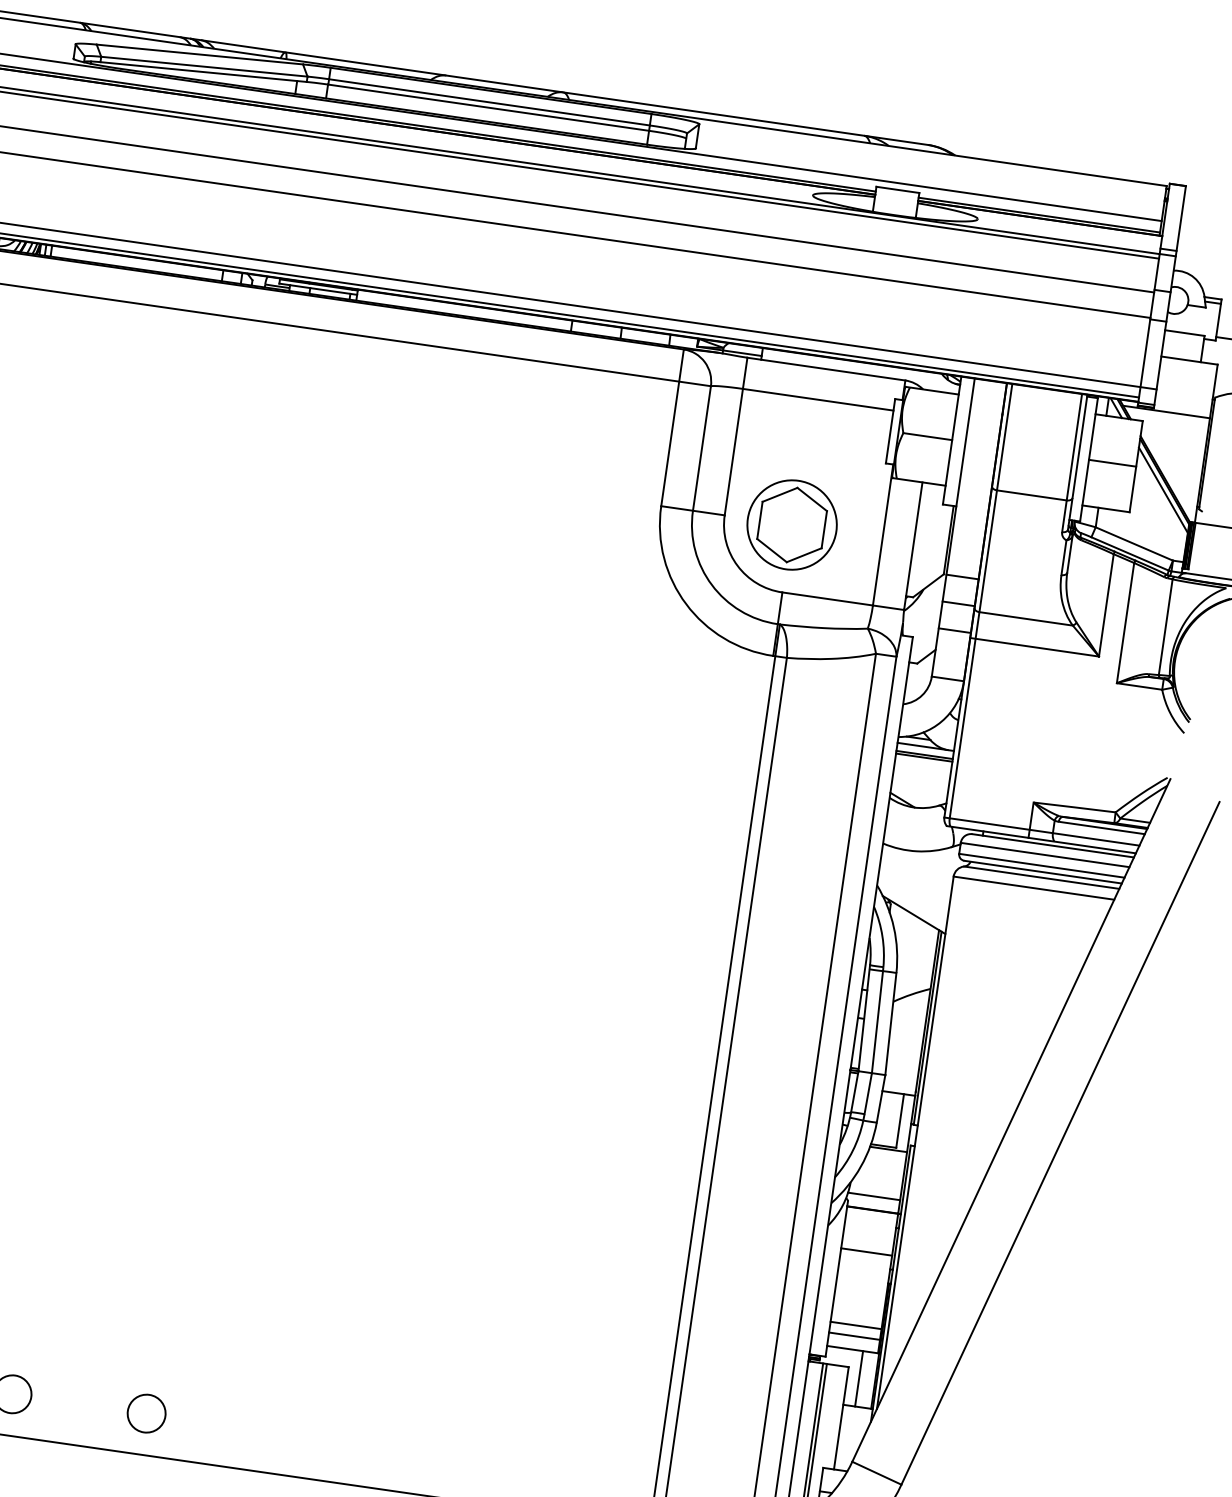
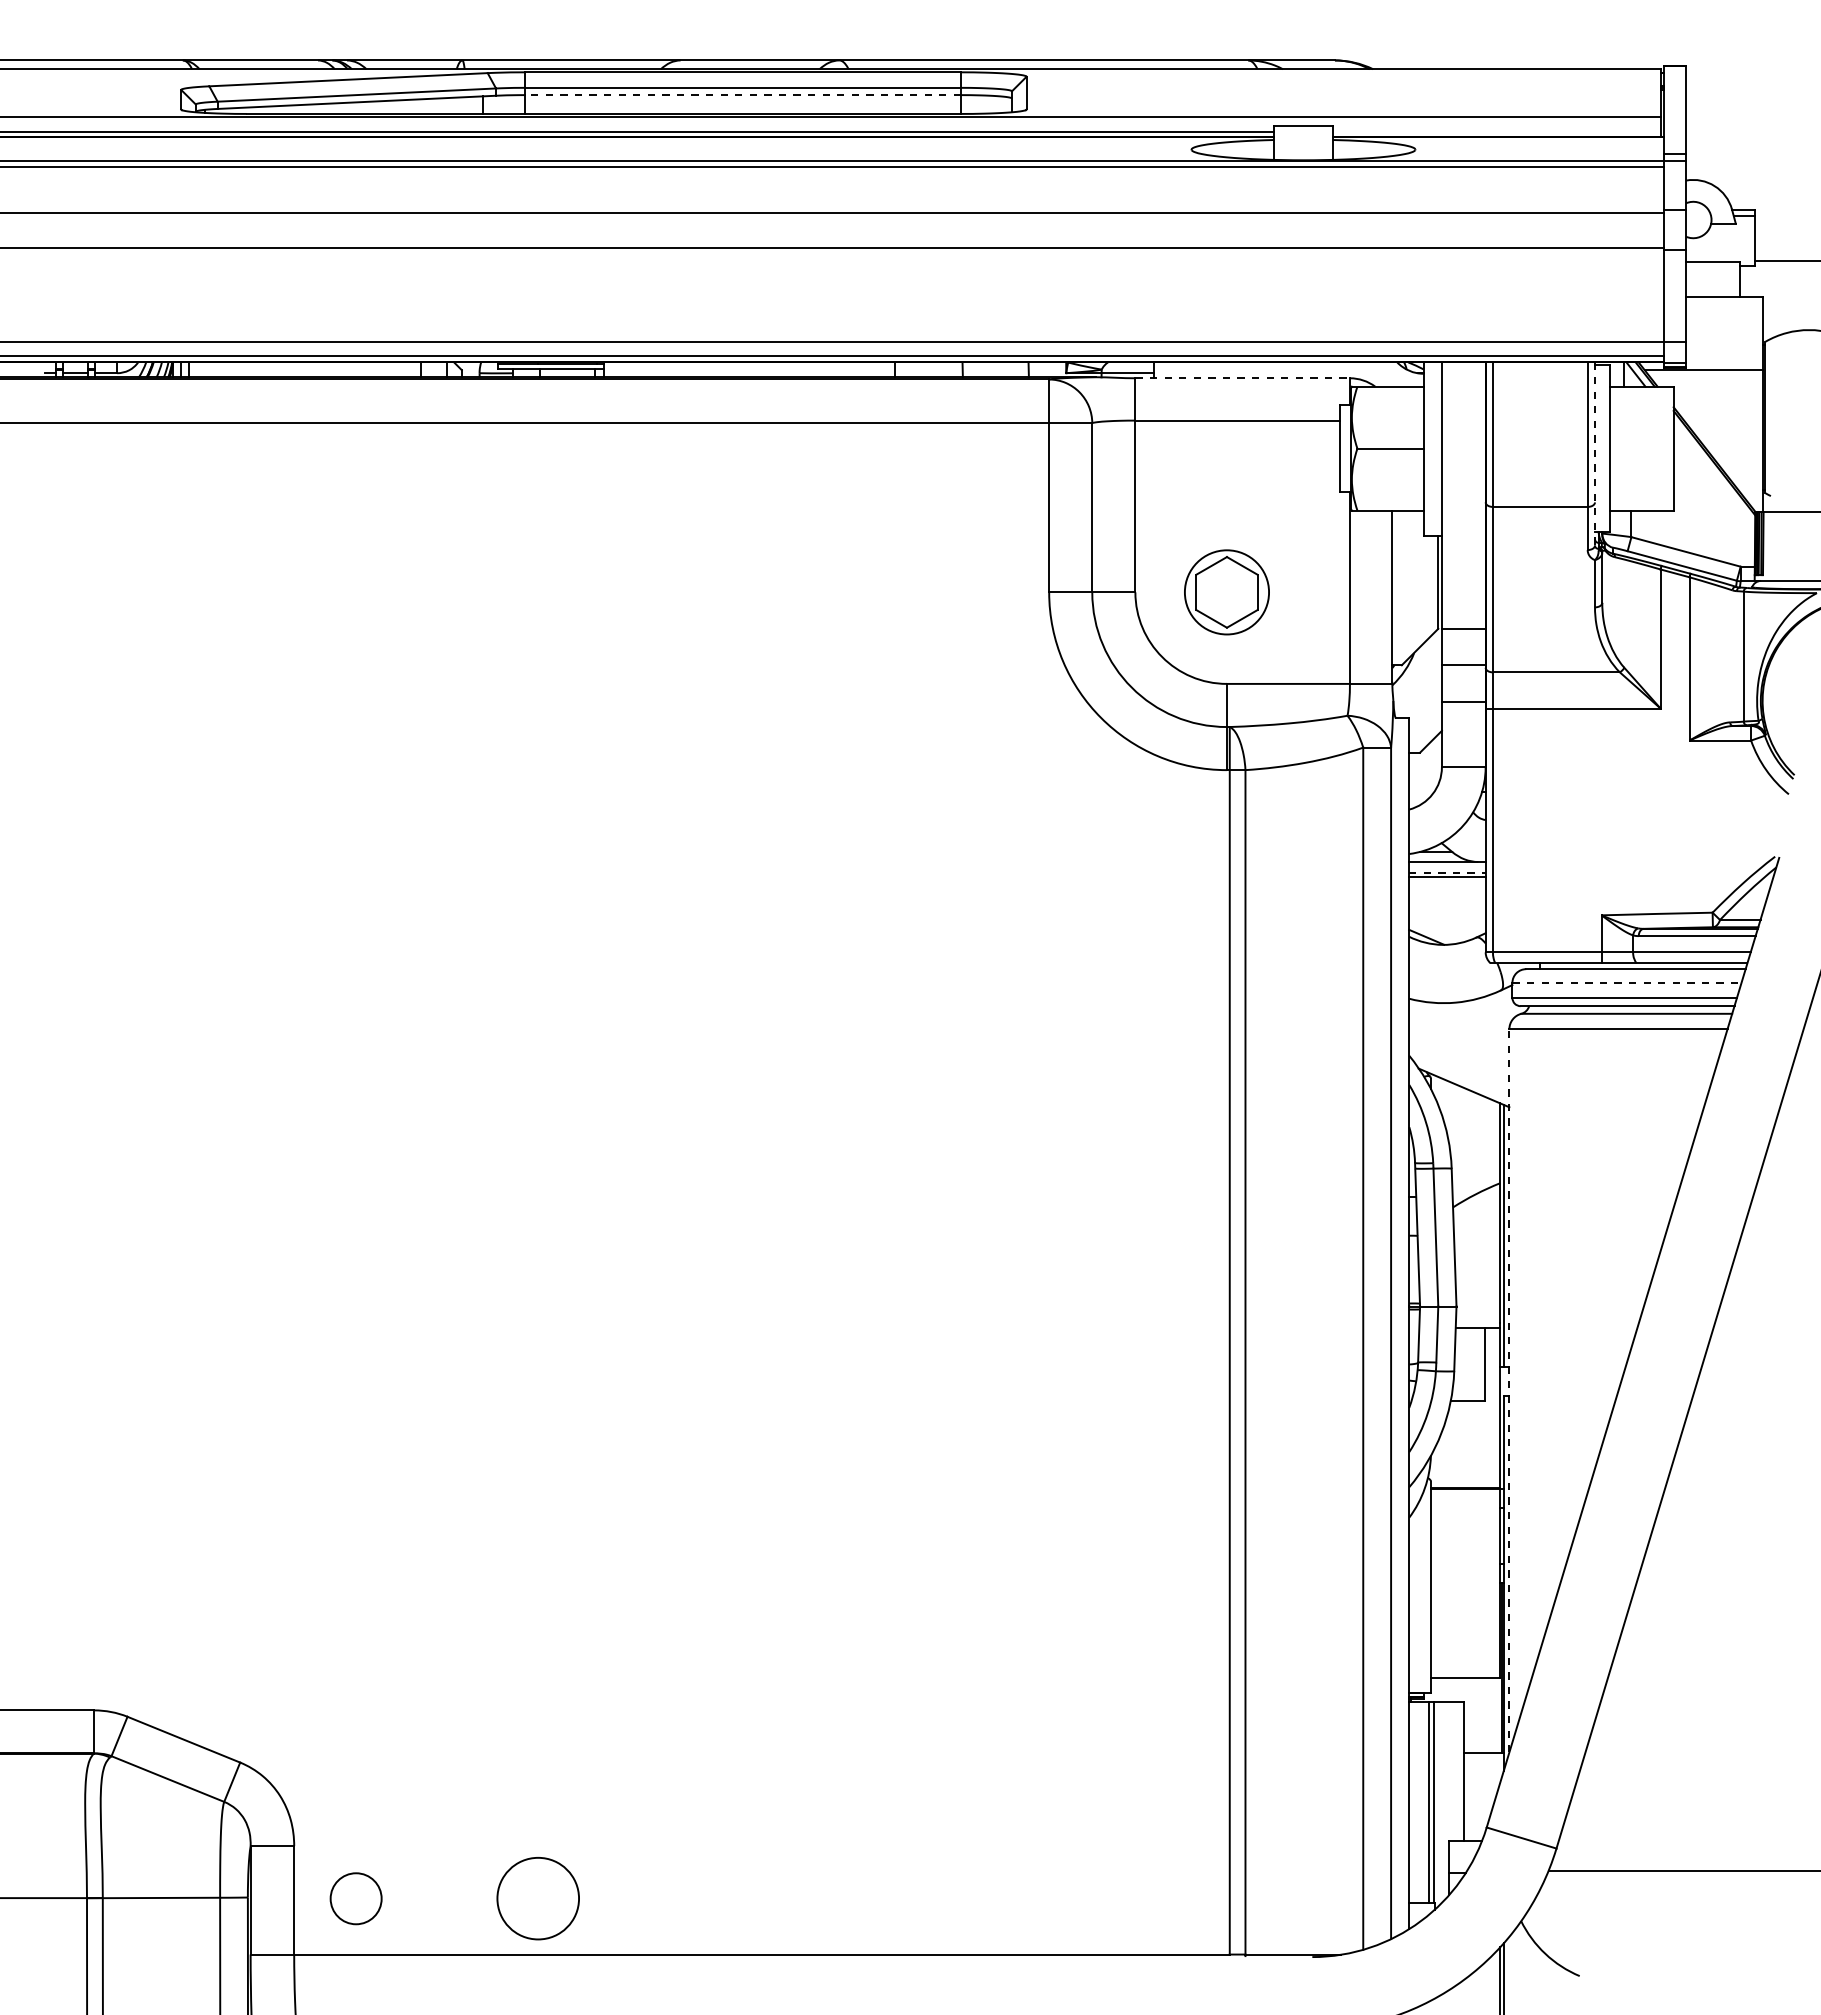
line: (488, 108) -> (743, 95), solid -> dashed
line: (1039, 215) -> (1496, 132), removed
line: (826, 369) -> (1243, 378), solid -> dashed
line: (1077, 461) -> (1594, 453), solid -> dashed
line: (1112, 463) -> (1641, 448), removed
line: (1163, 490) -> (1714, 474), removed
part: (791, 525) -> (1226, 592), size x0.7
line: (924, 754) -> (1447, 872), solid -> dashed
line: (1044, 854) -> (1626, 982), solid -> dashed
line: (915, 1142) -> (1509, 1390), solid -> dashed
line: (888, 1149) -> (1474, 1404), removed
line: (873, 1196) -> (1464, 1470), removed
line: (866, 1251) -> (1465, 1545), removed
line: (856, 1325) -> (1465, 1645), removed
line: (854, 1335) -> (1465, 1659), removed
line: (858, 1378) -> (1479, 1715), removed
circle: (146, 1413) -> (538, 1898), size x1.6

